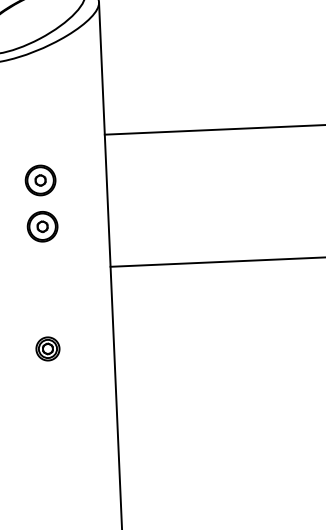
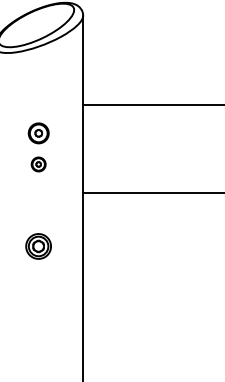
part: (42, 226) -> (38, 164), size x0.7
part: (47, 348) -> (38, 246), size x1.6

